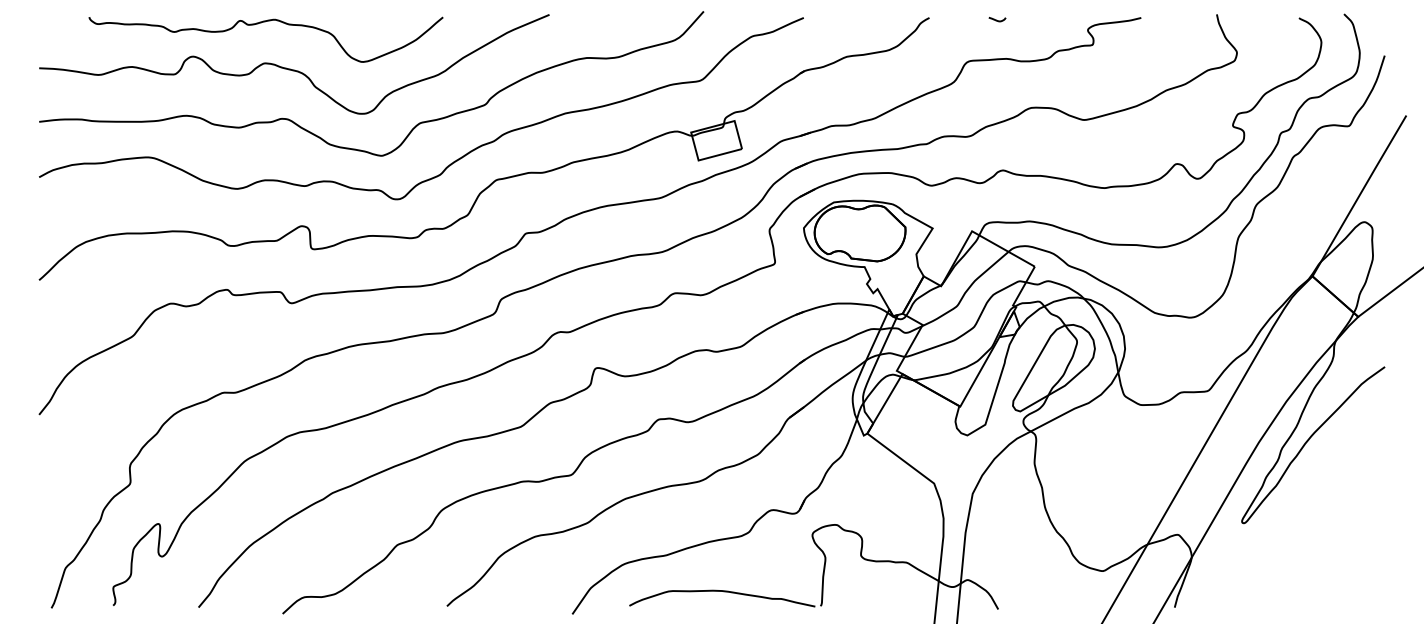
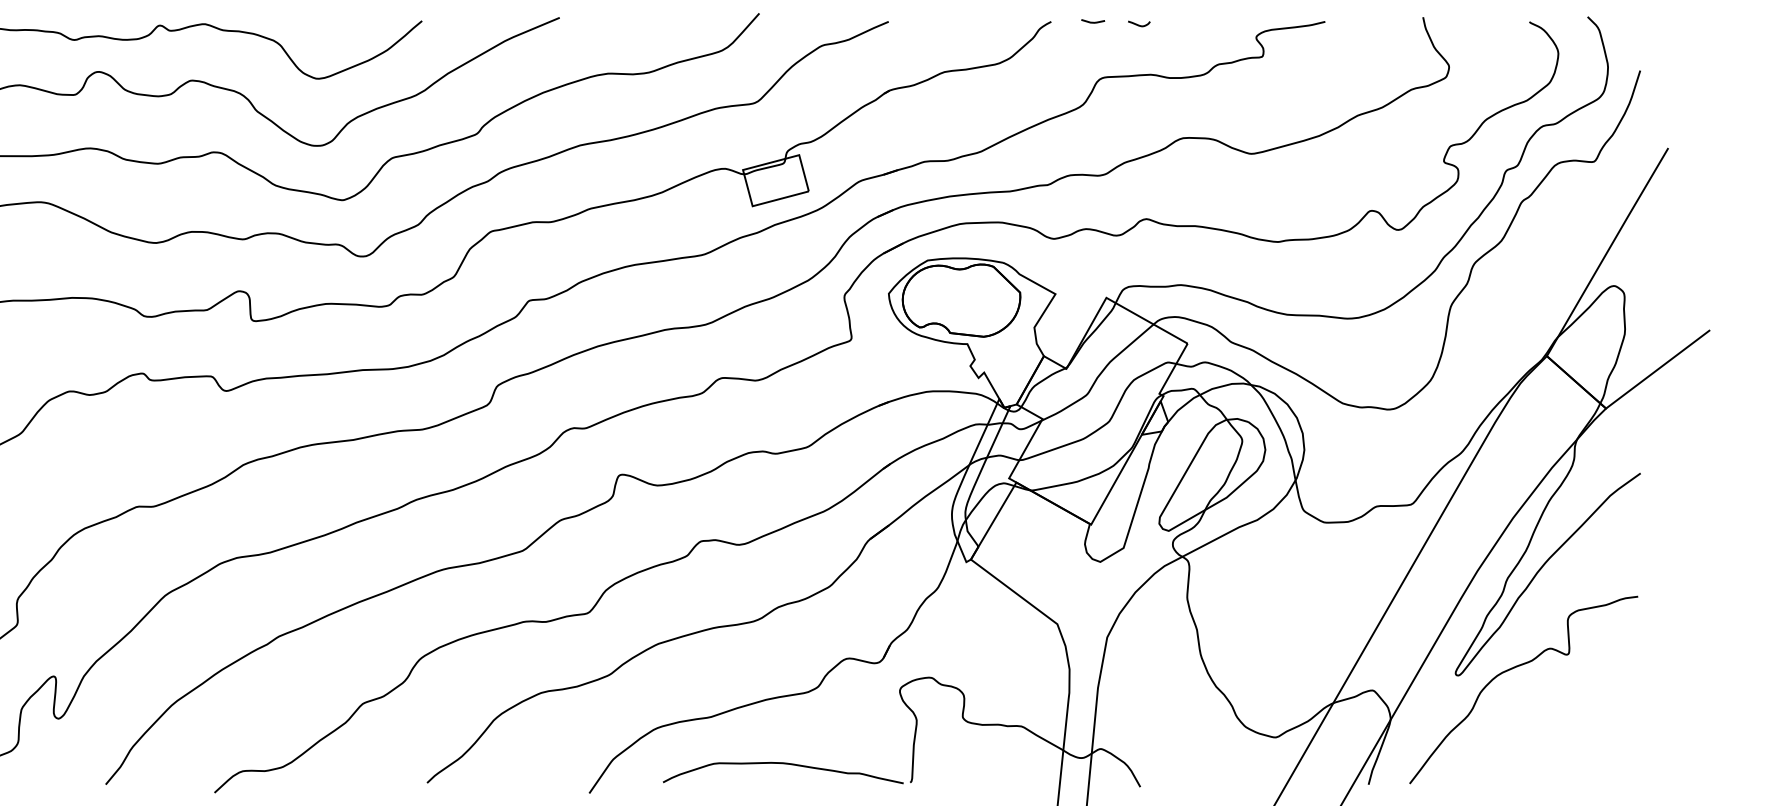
line: (961, 17) -> (1092, 21), added
curve: (1289, 517) -> (1517, 668), added

